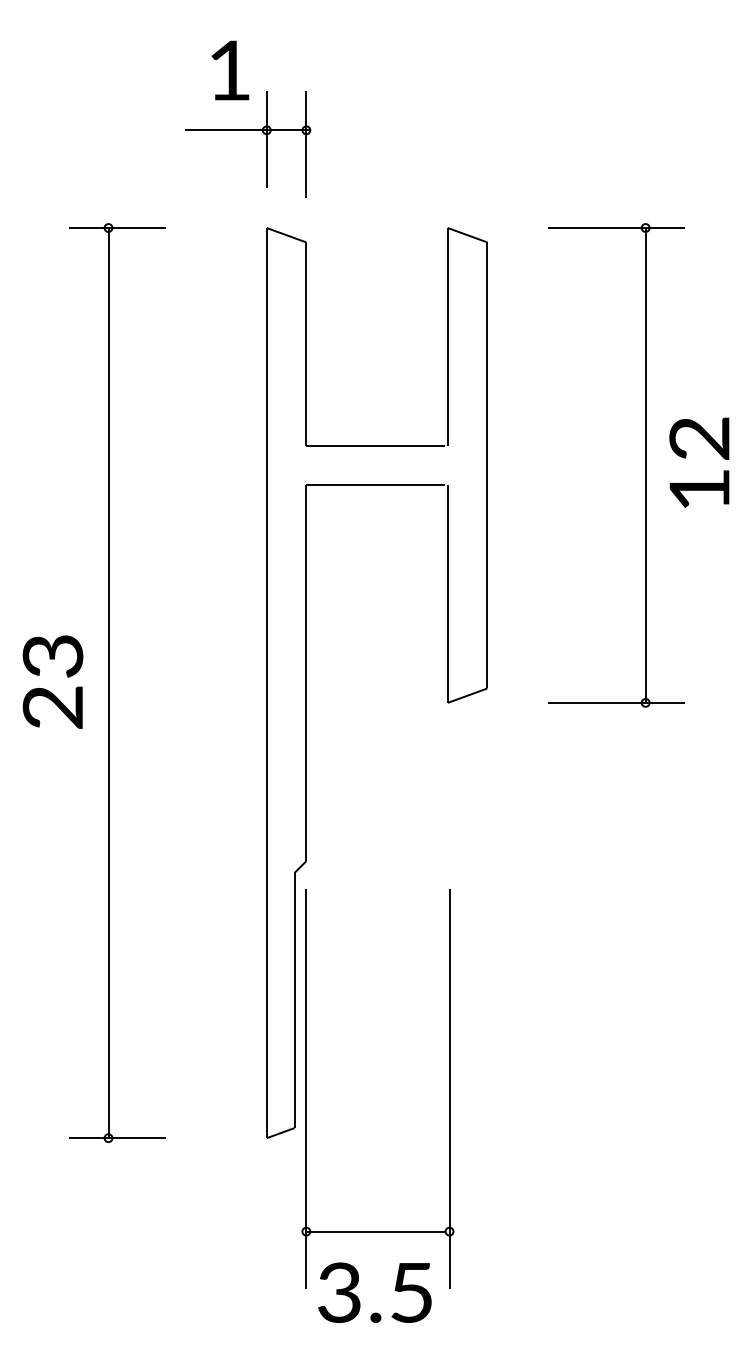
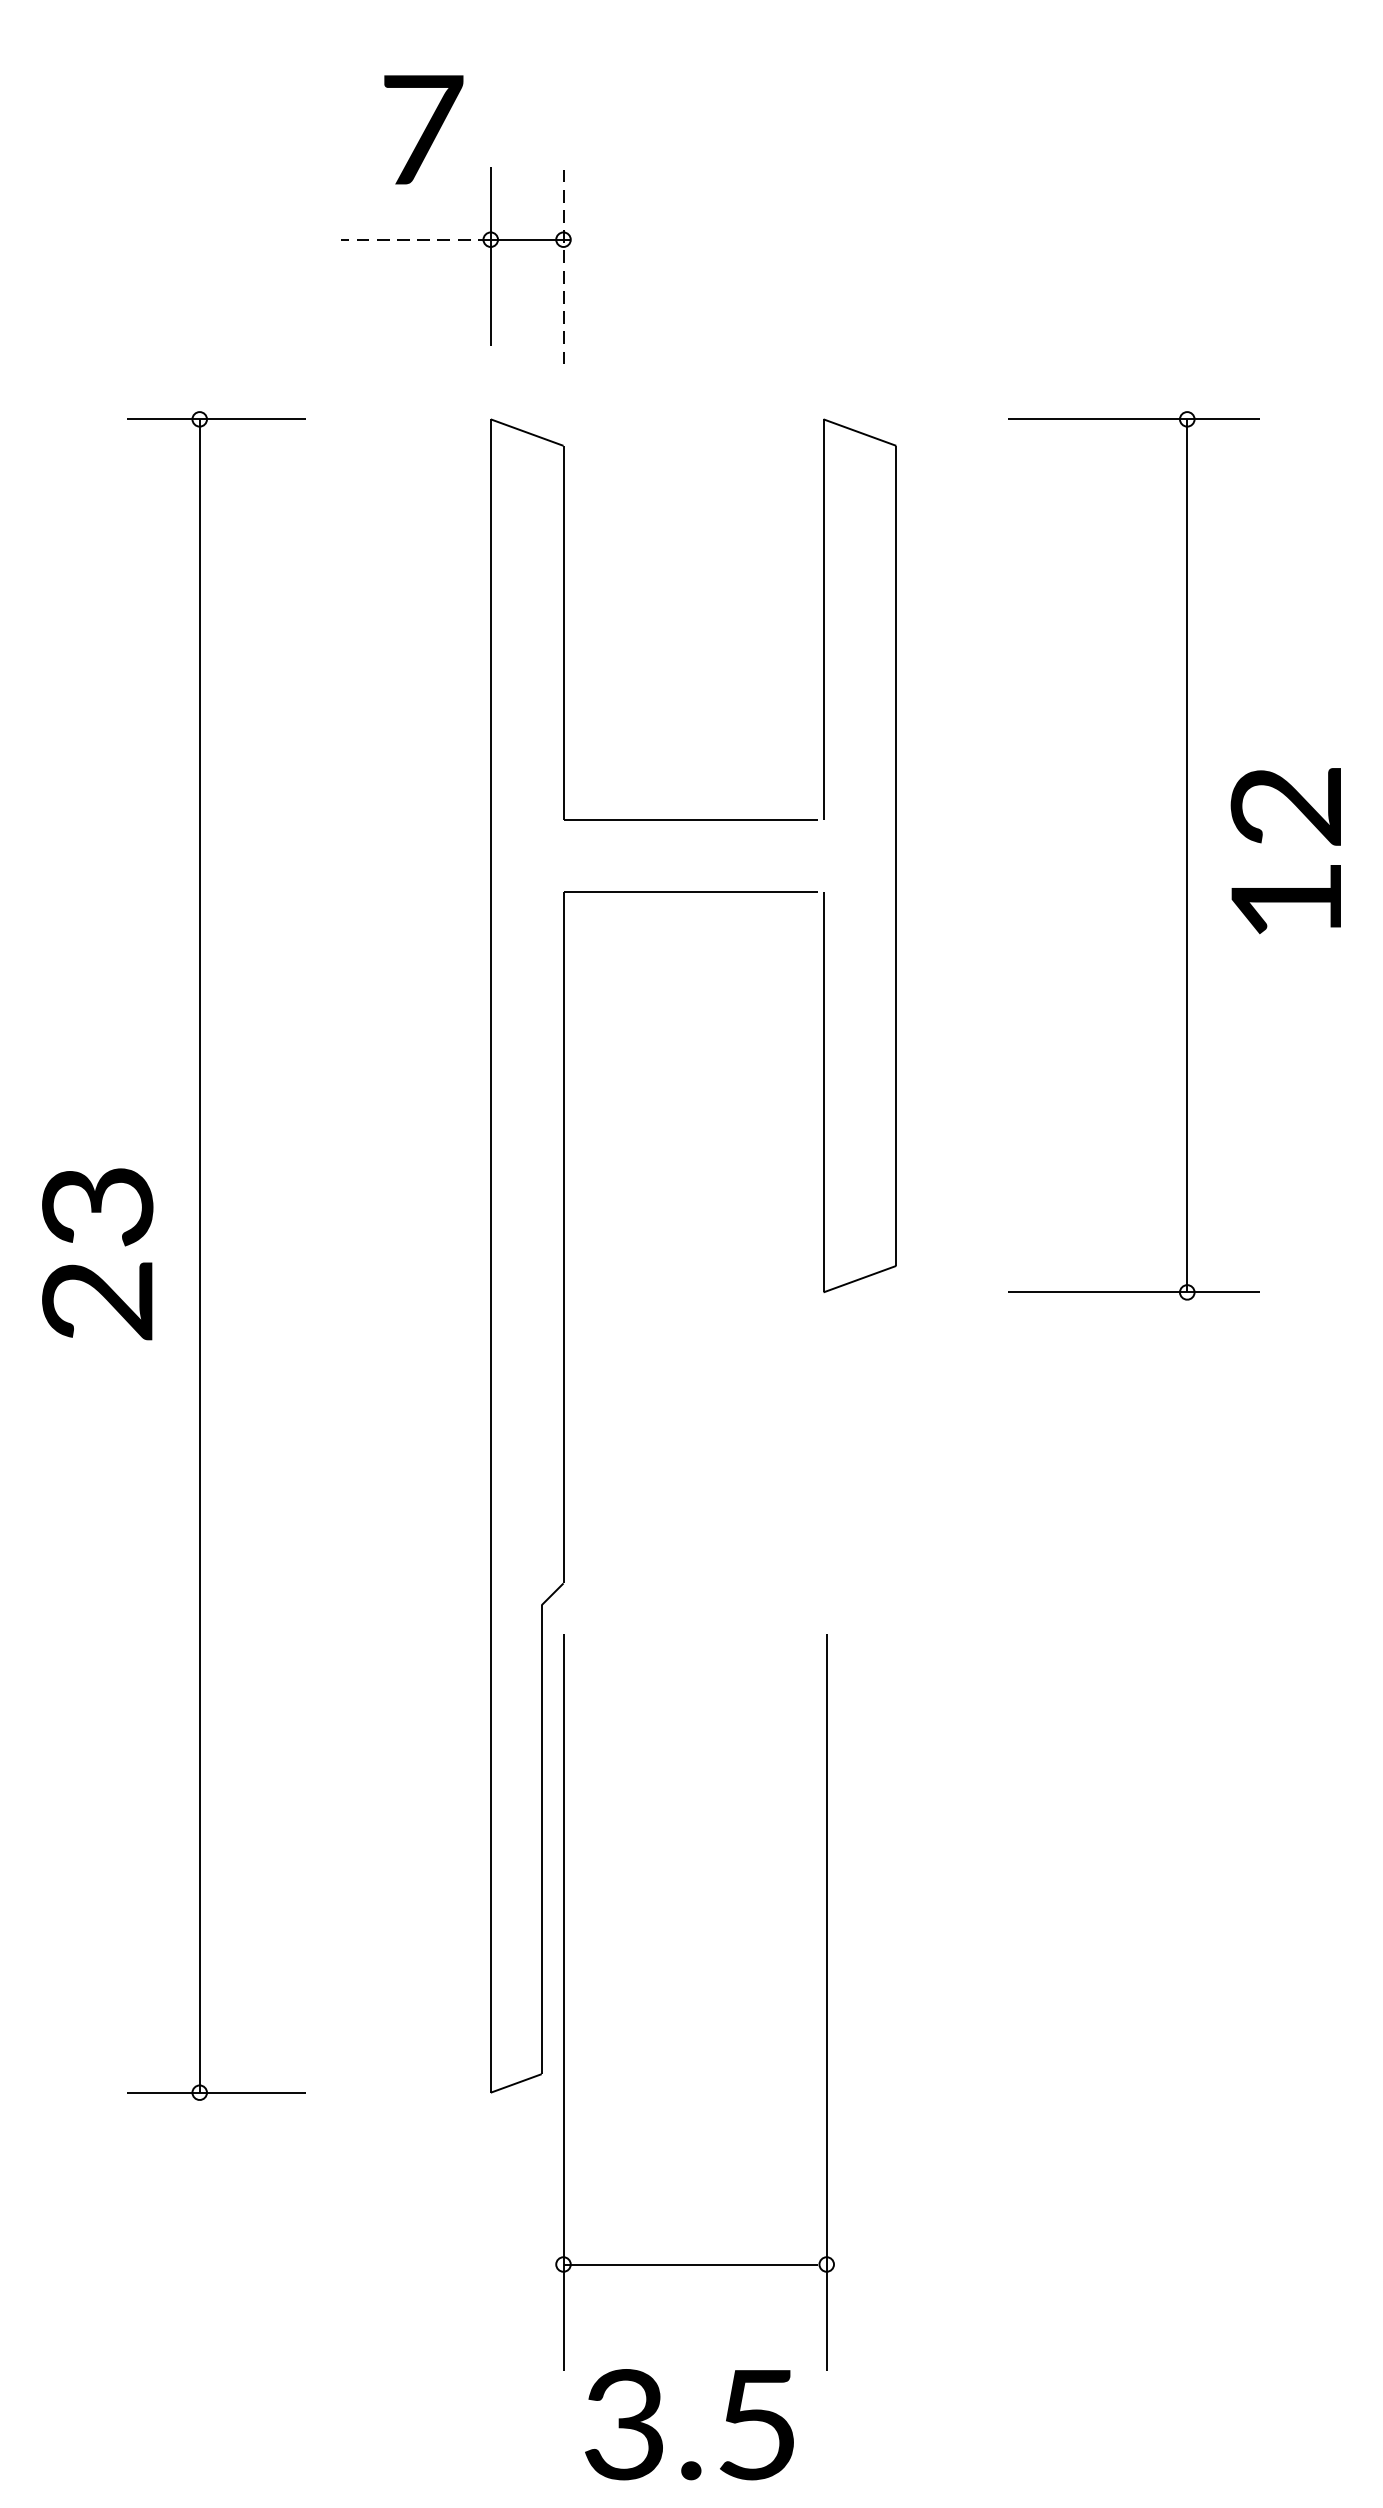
text: (230, 70) -> (423, 129), 1 -> 7
line: (226, 130) -> (416, 240), solid -> dashed
line: (306, 144) -> (563, 265), solid -> dashed
text: (374, 1292) -> (688, 2424), moved

